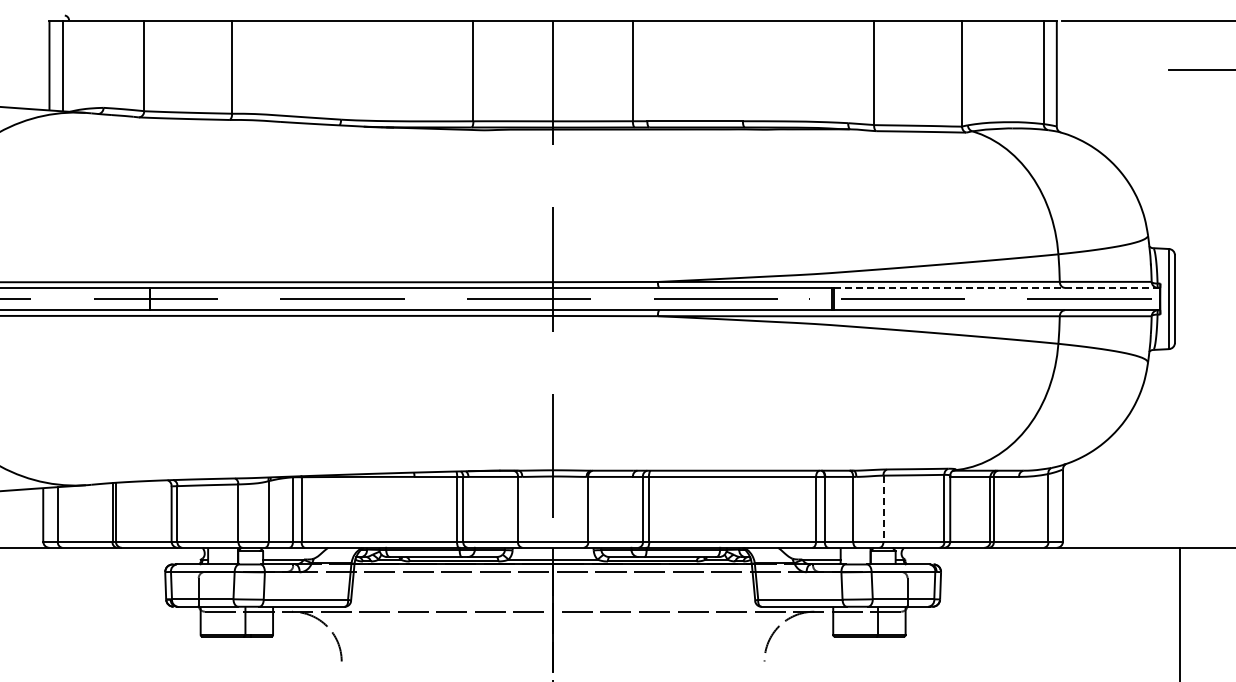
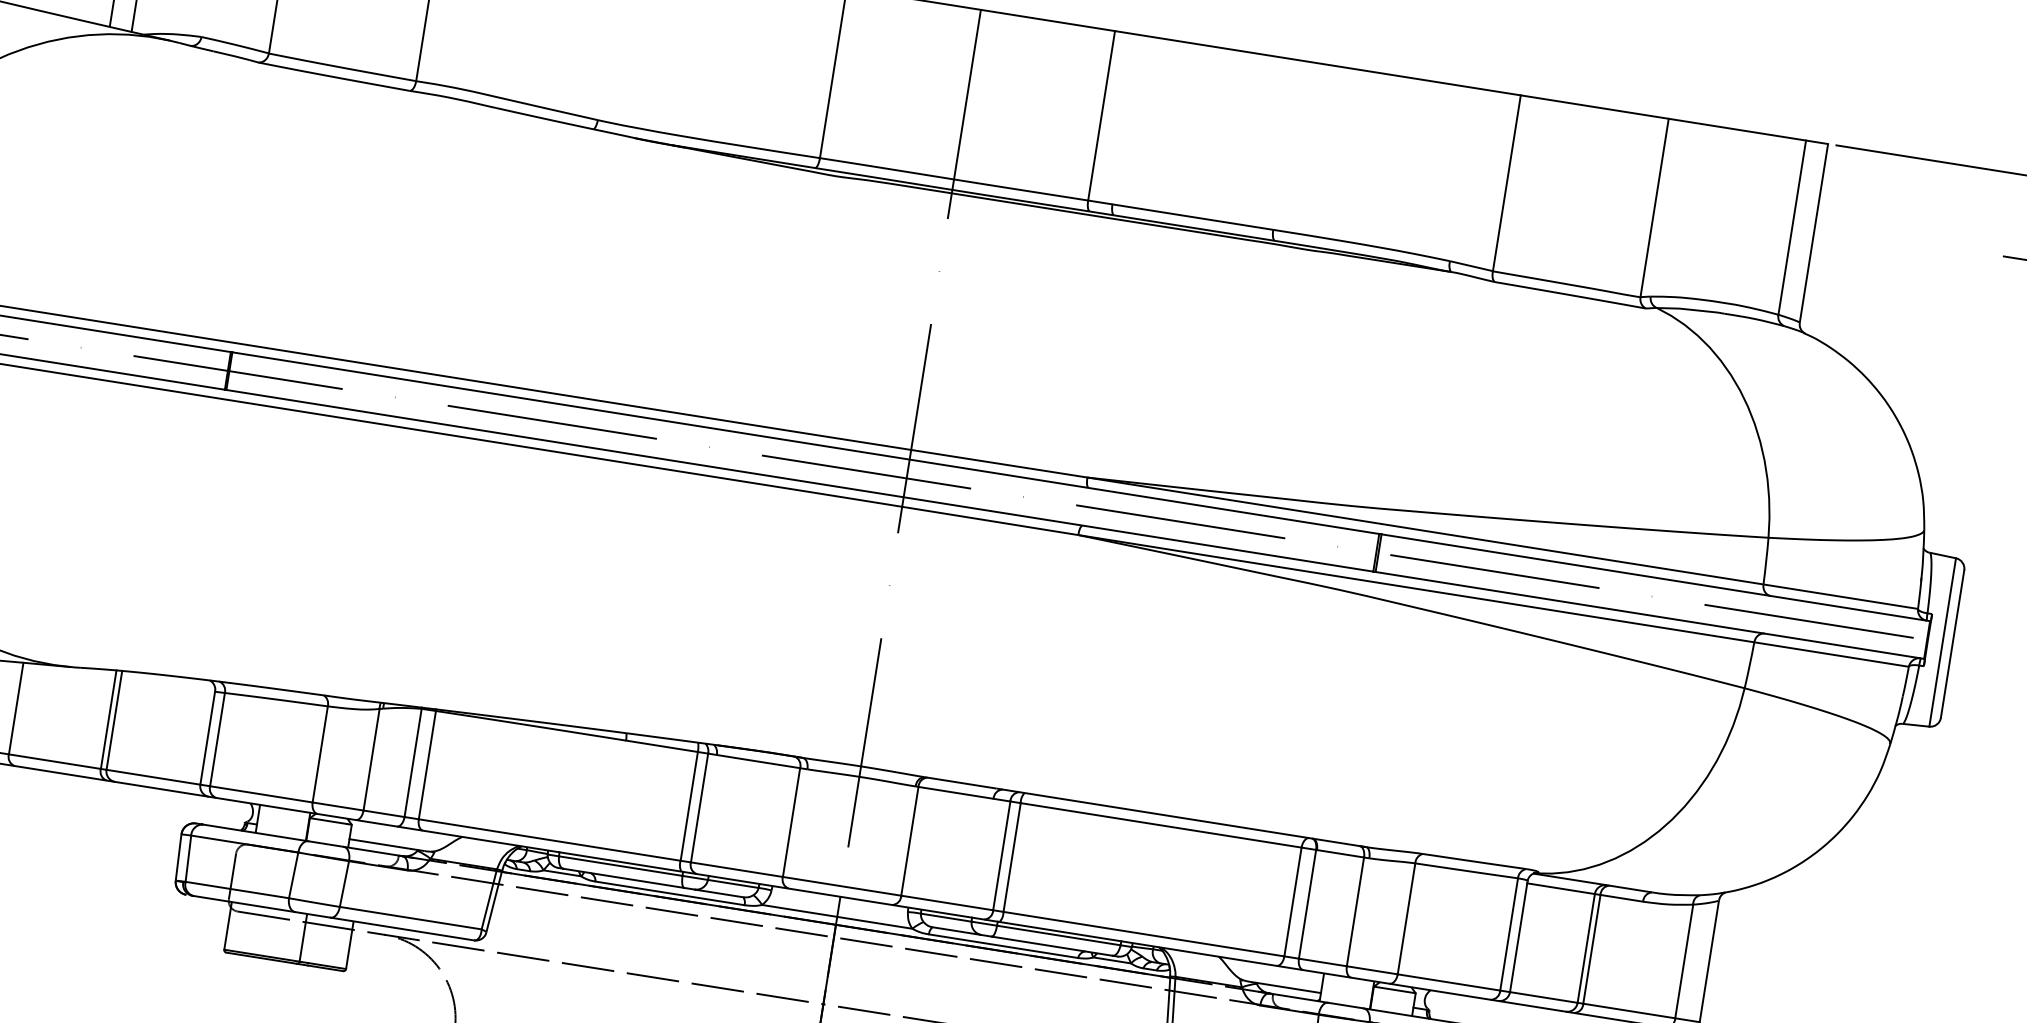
line: (997, 287) -> (1657, 577), dashed -> solid
line: (883, 508) -> (1406, 918), dashed -> solid

